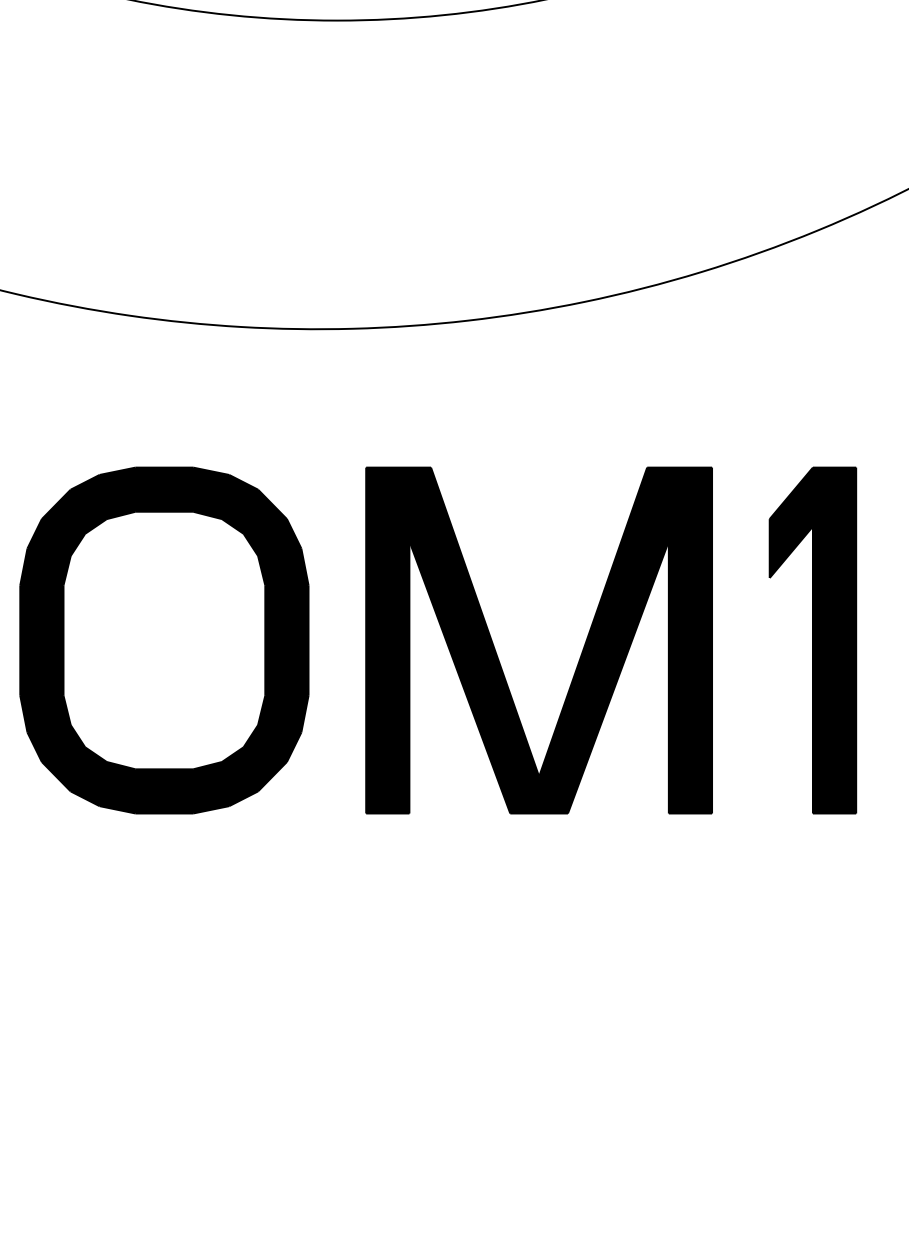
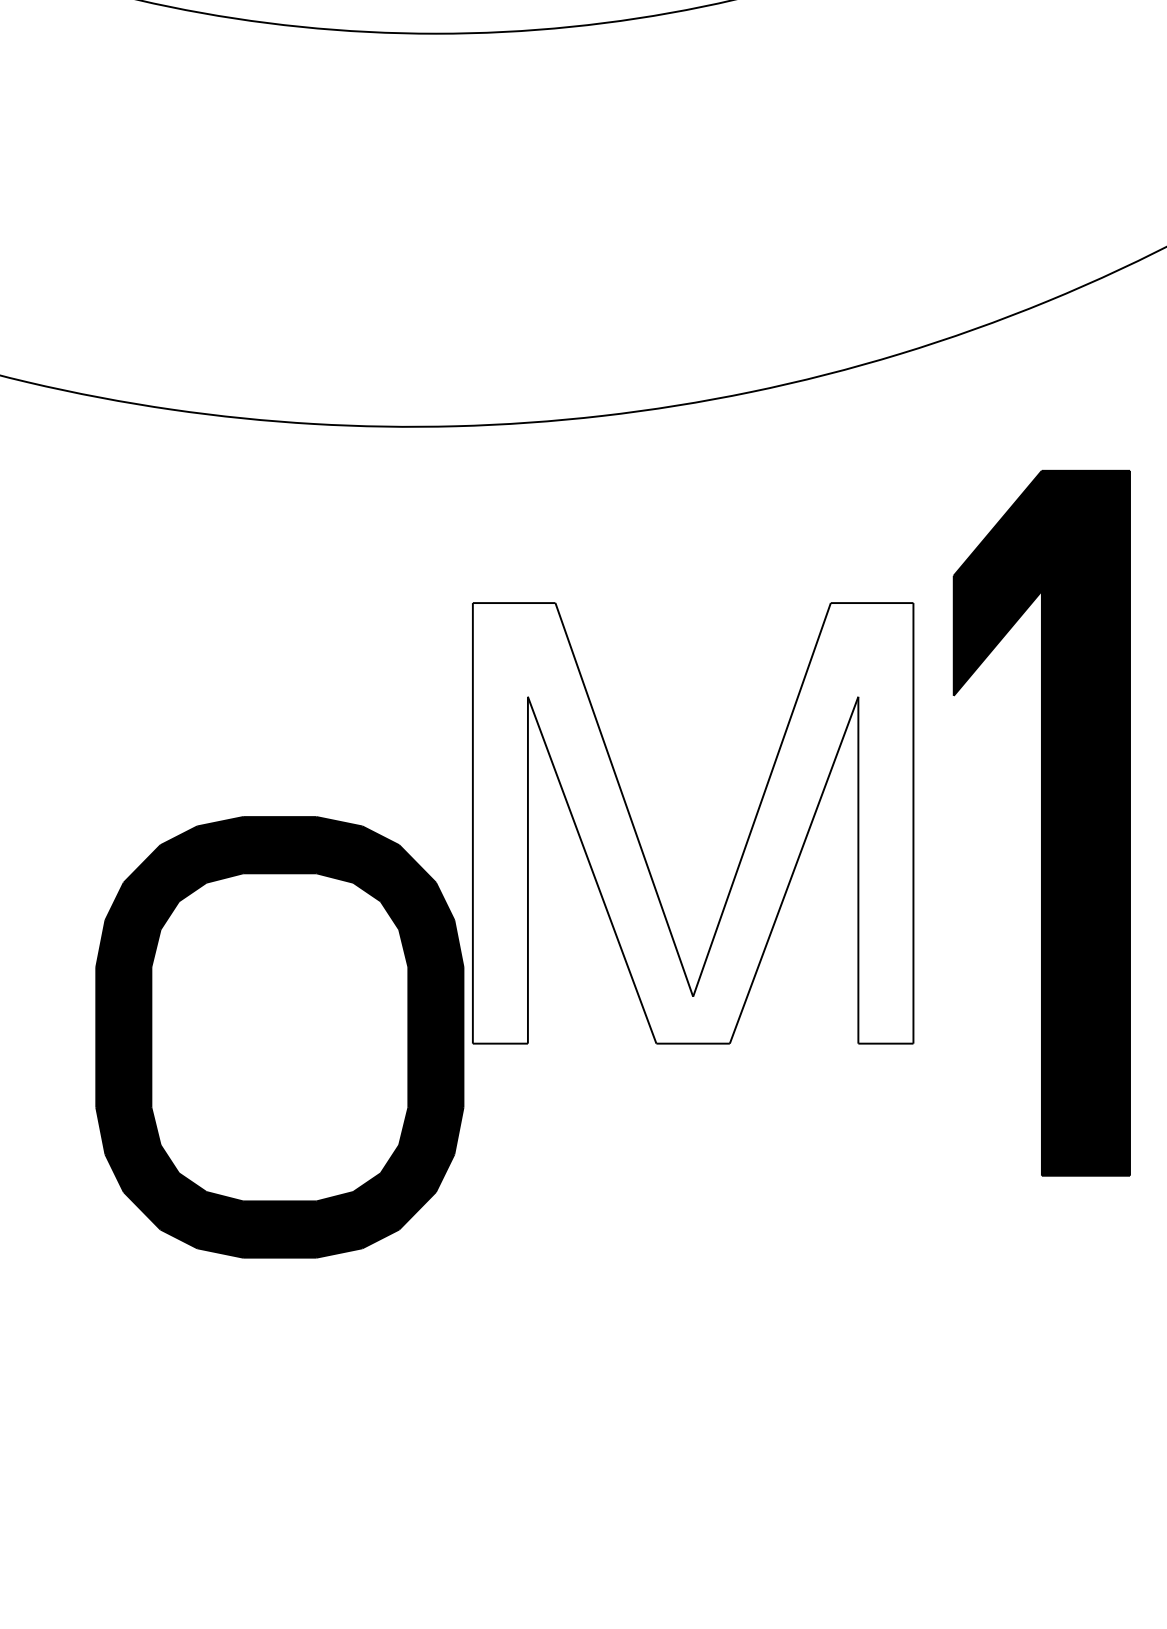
part: (164, 640) -> (279, 1037), moved
fill: (538, 640) -> (692, 823), removed
part: (812, 640) -> (1041, 823), size x1.6

